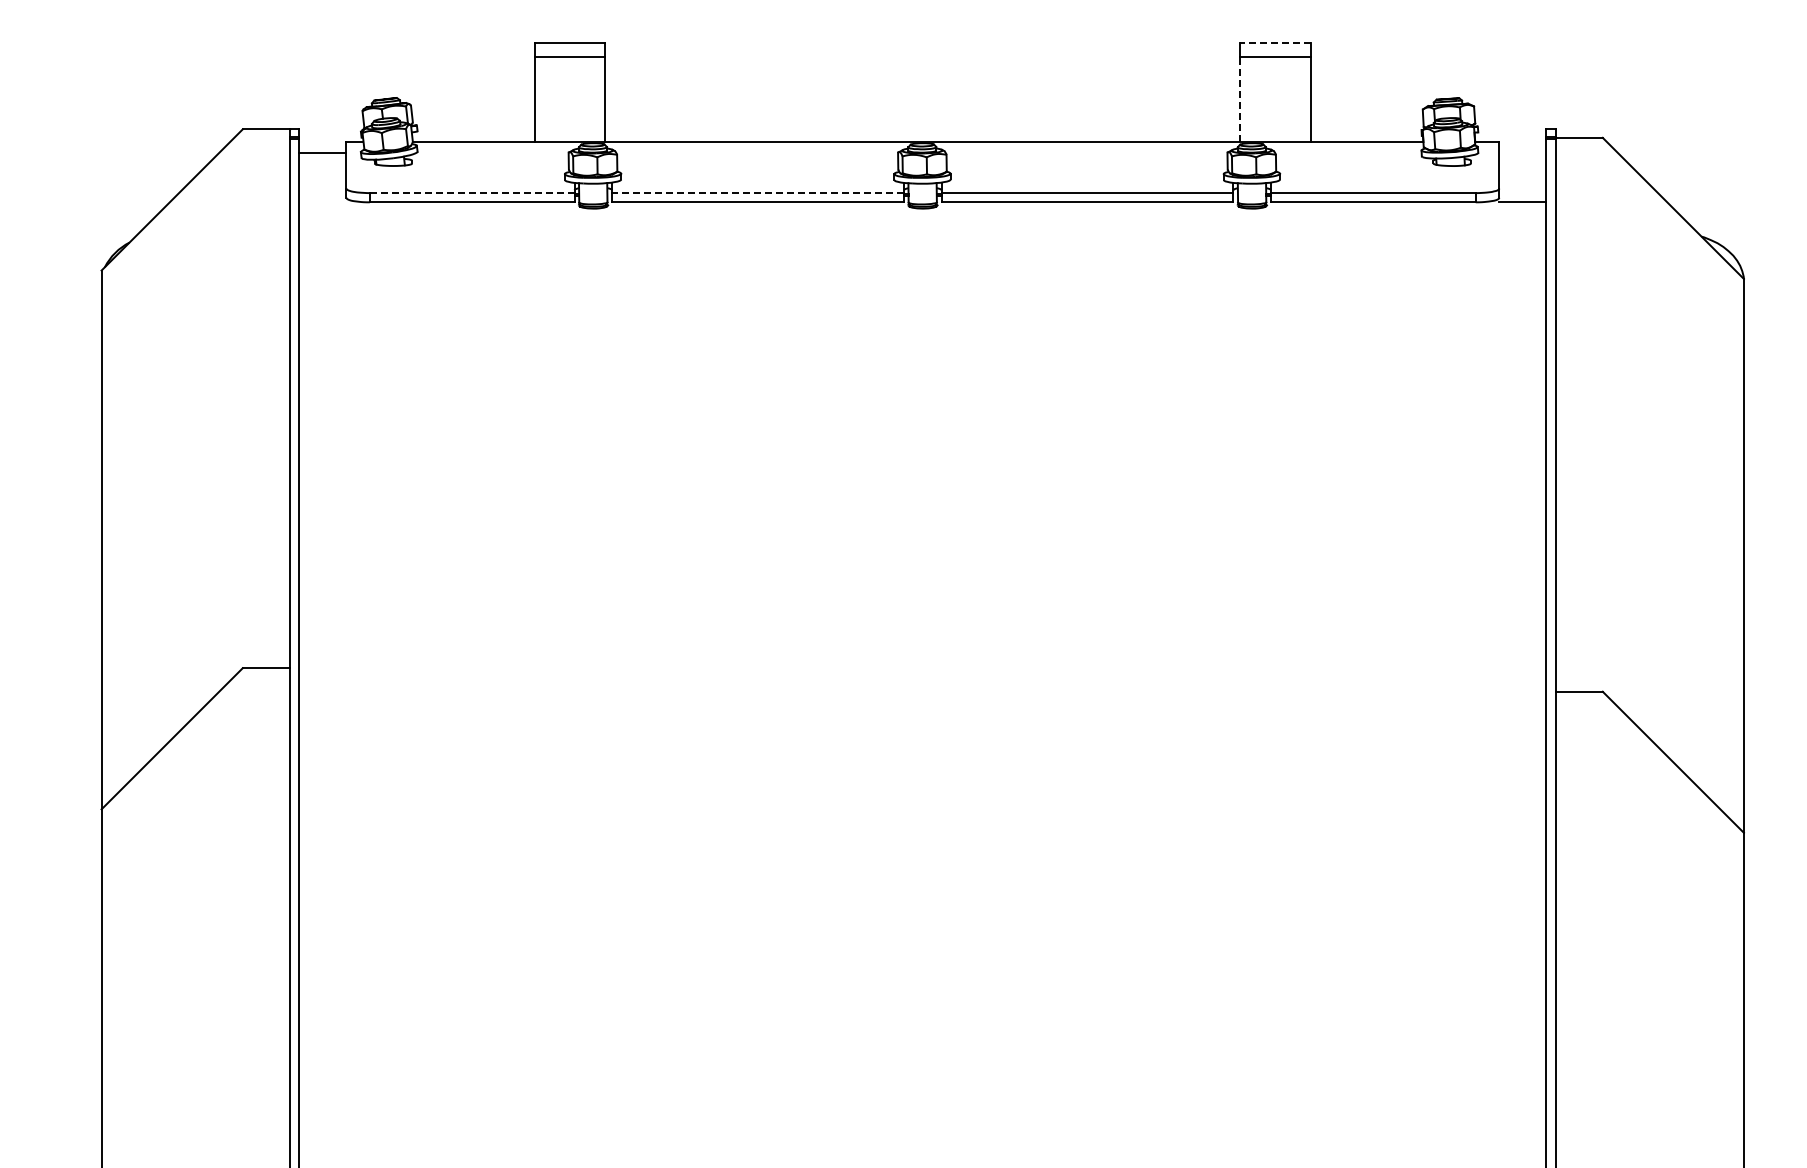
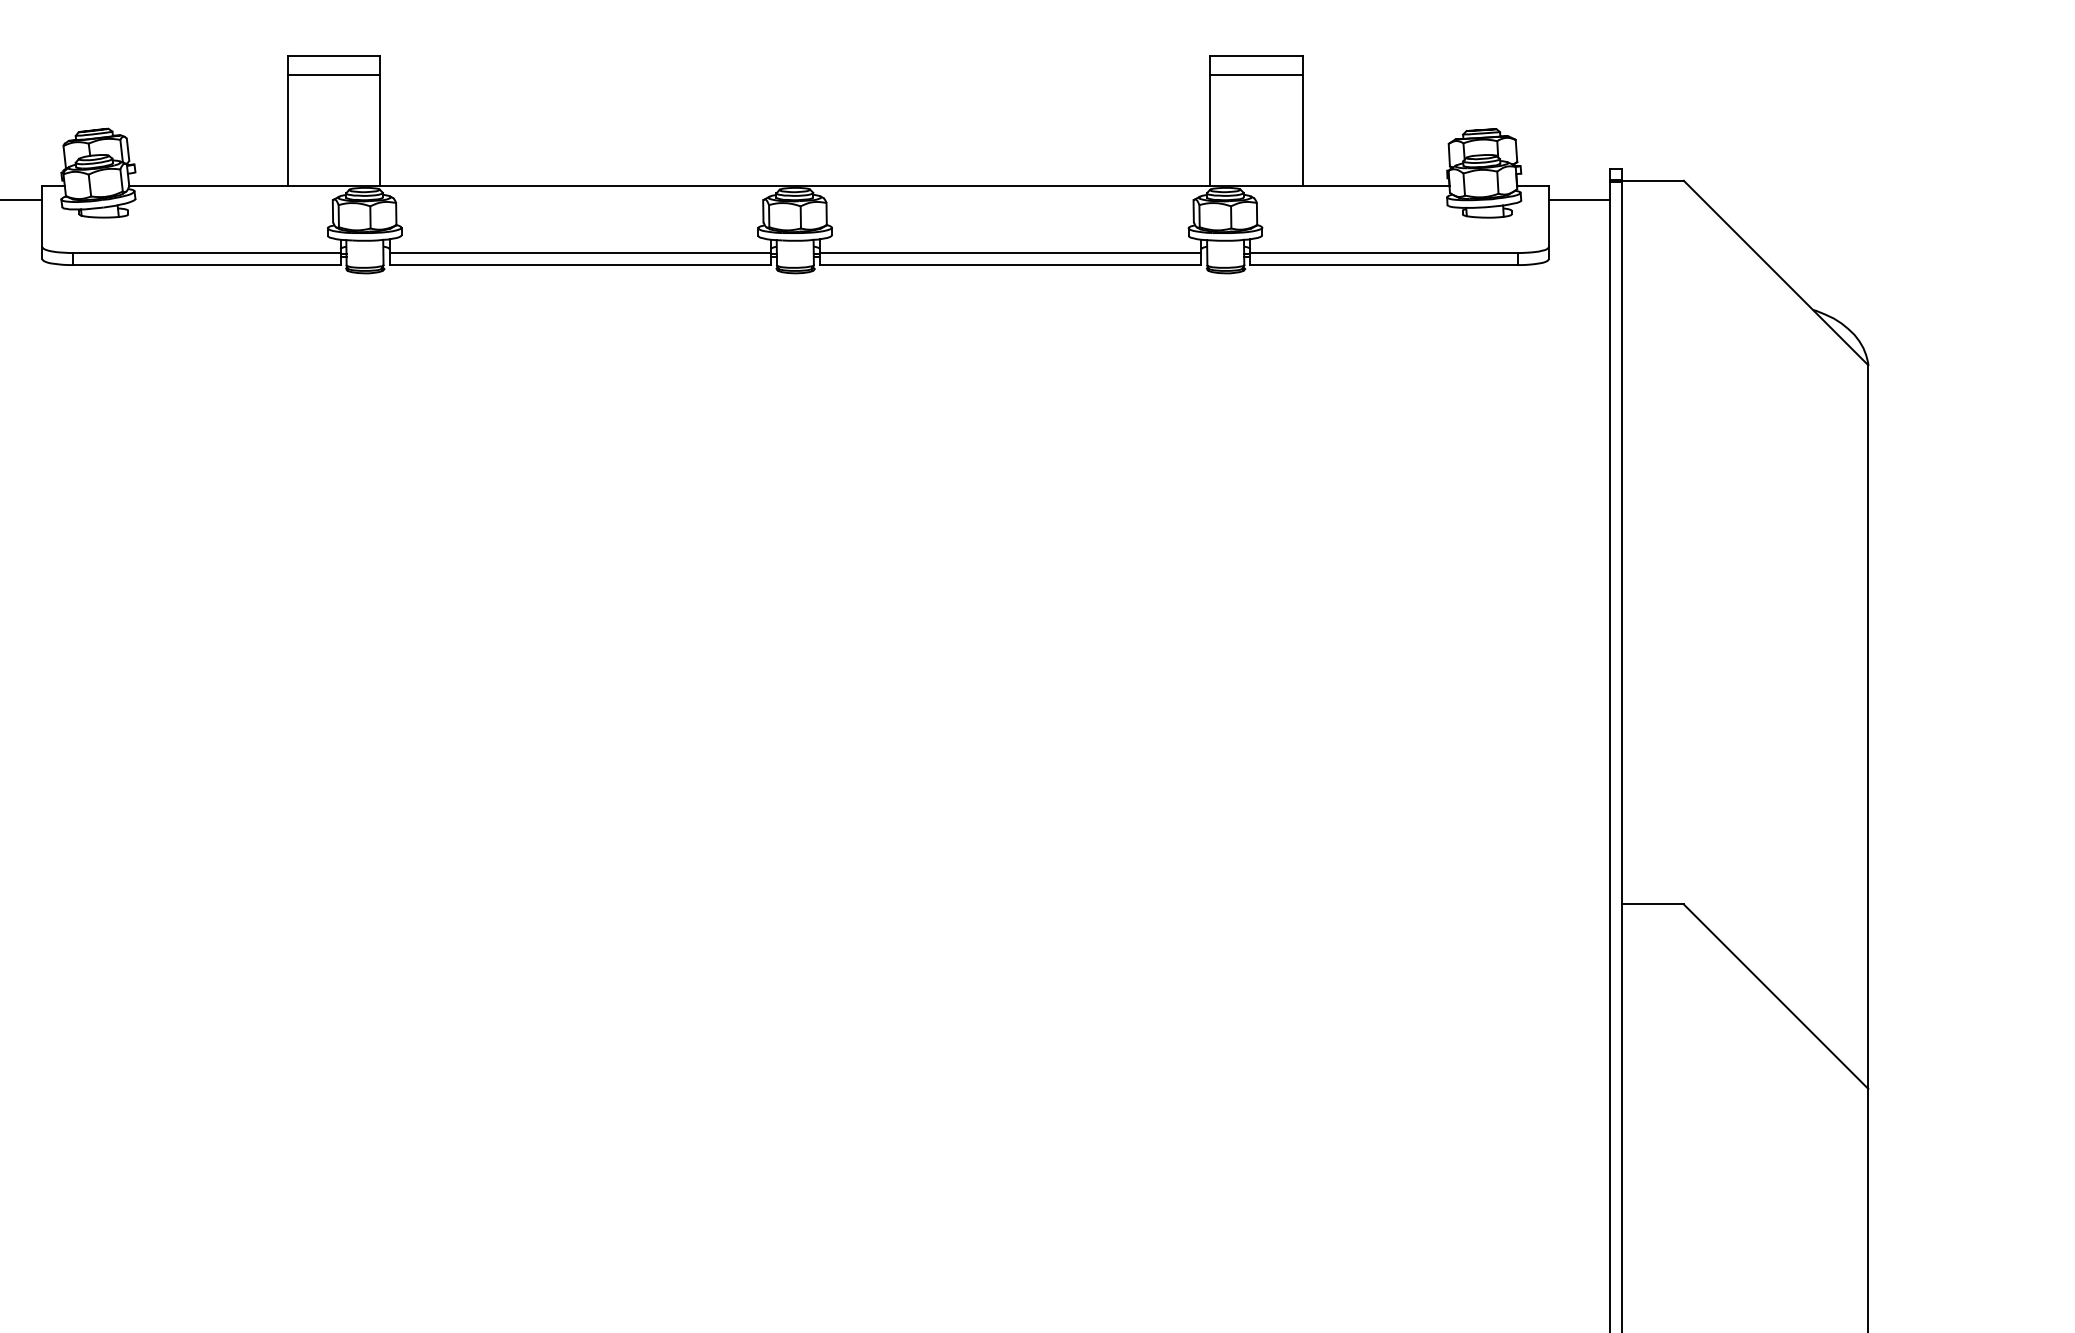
line: (1275, 42) -> (1256, 56), dashed -> solid
line: (1240, 99) -> (1210, 130), dashed -> solid
line: (471, 193) -> (205, 253), dashed -> solid
line: (758, 193) -> (580, 253), dashed -> solid
line: (1522, 201) -> (1579, 199), moved

